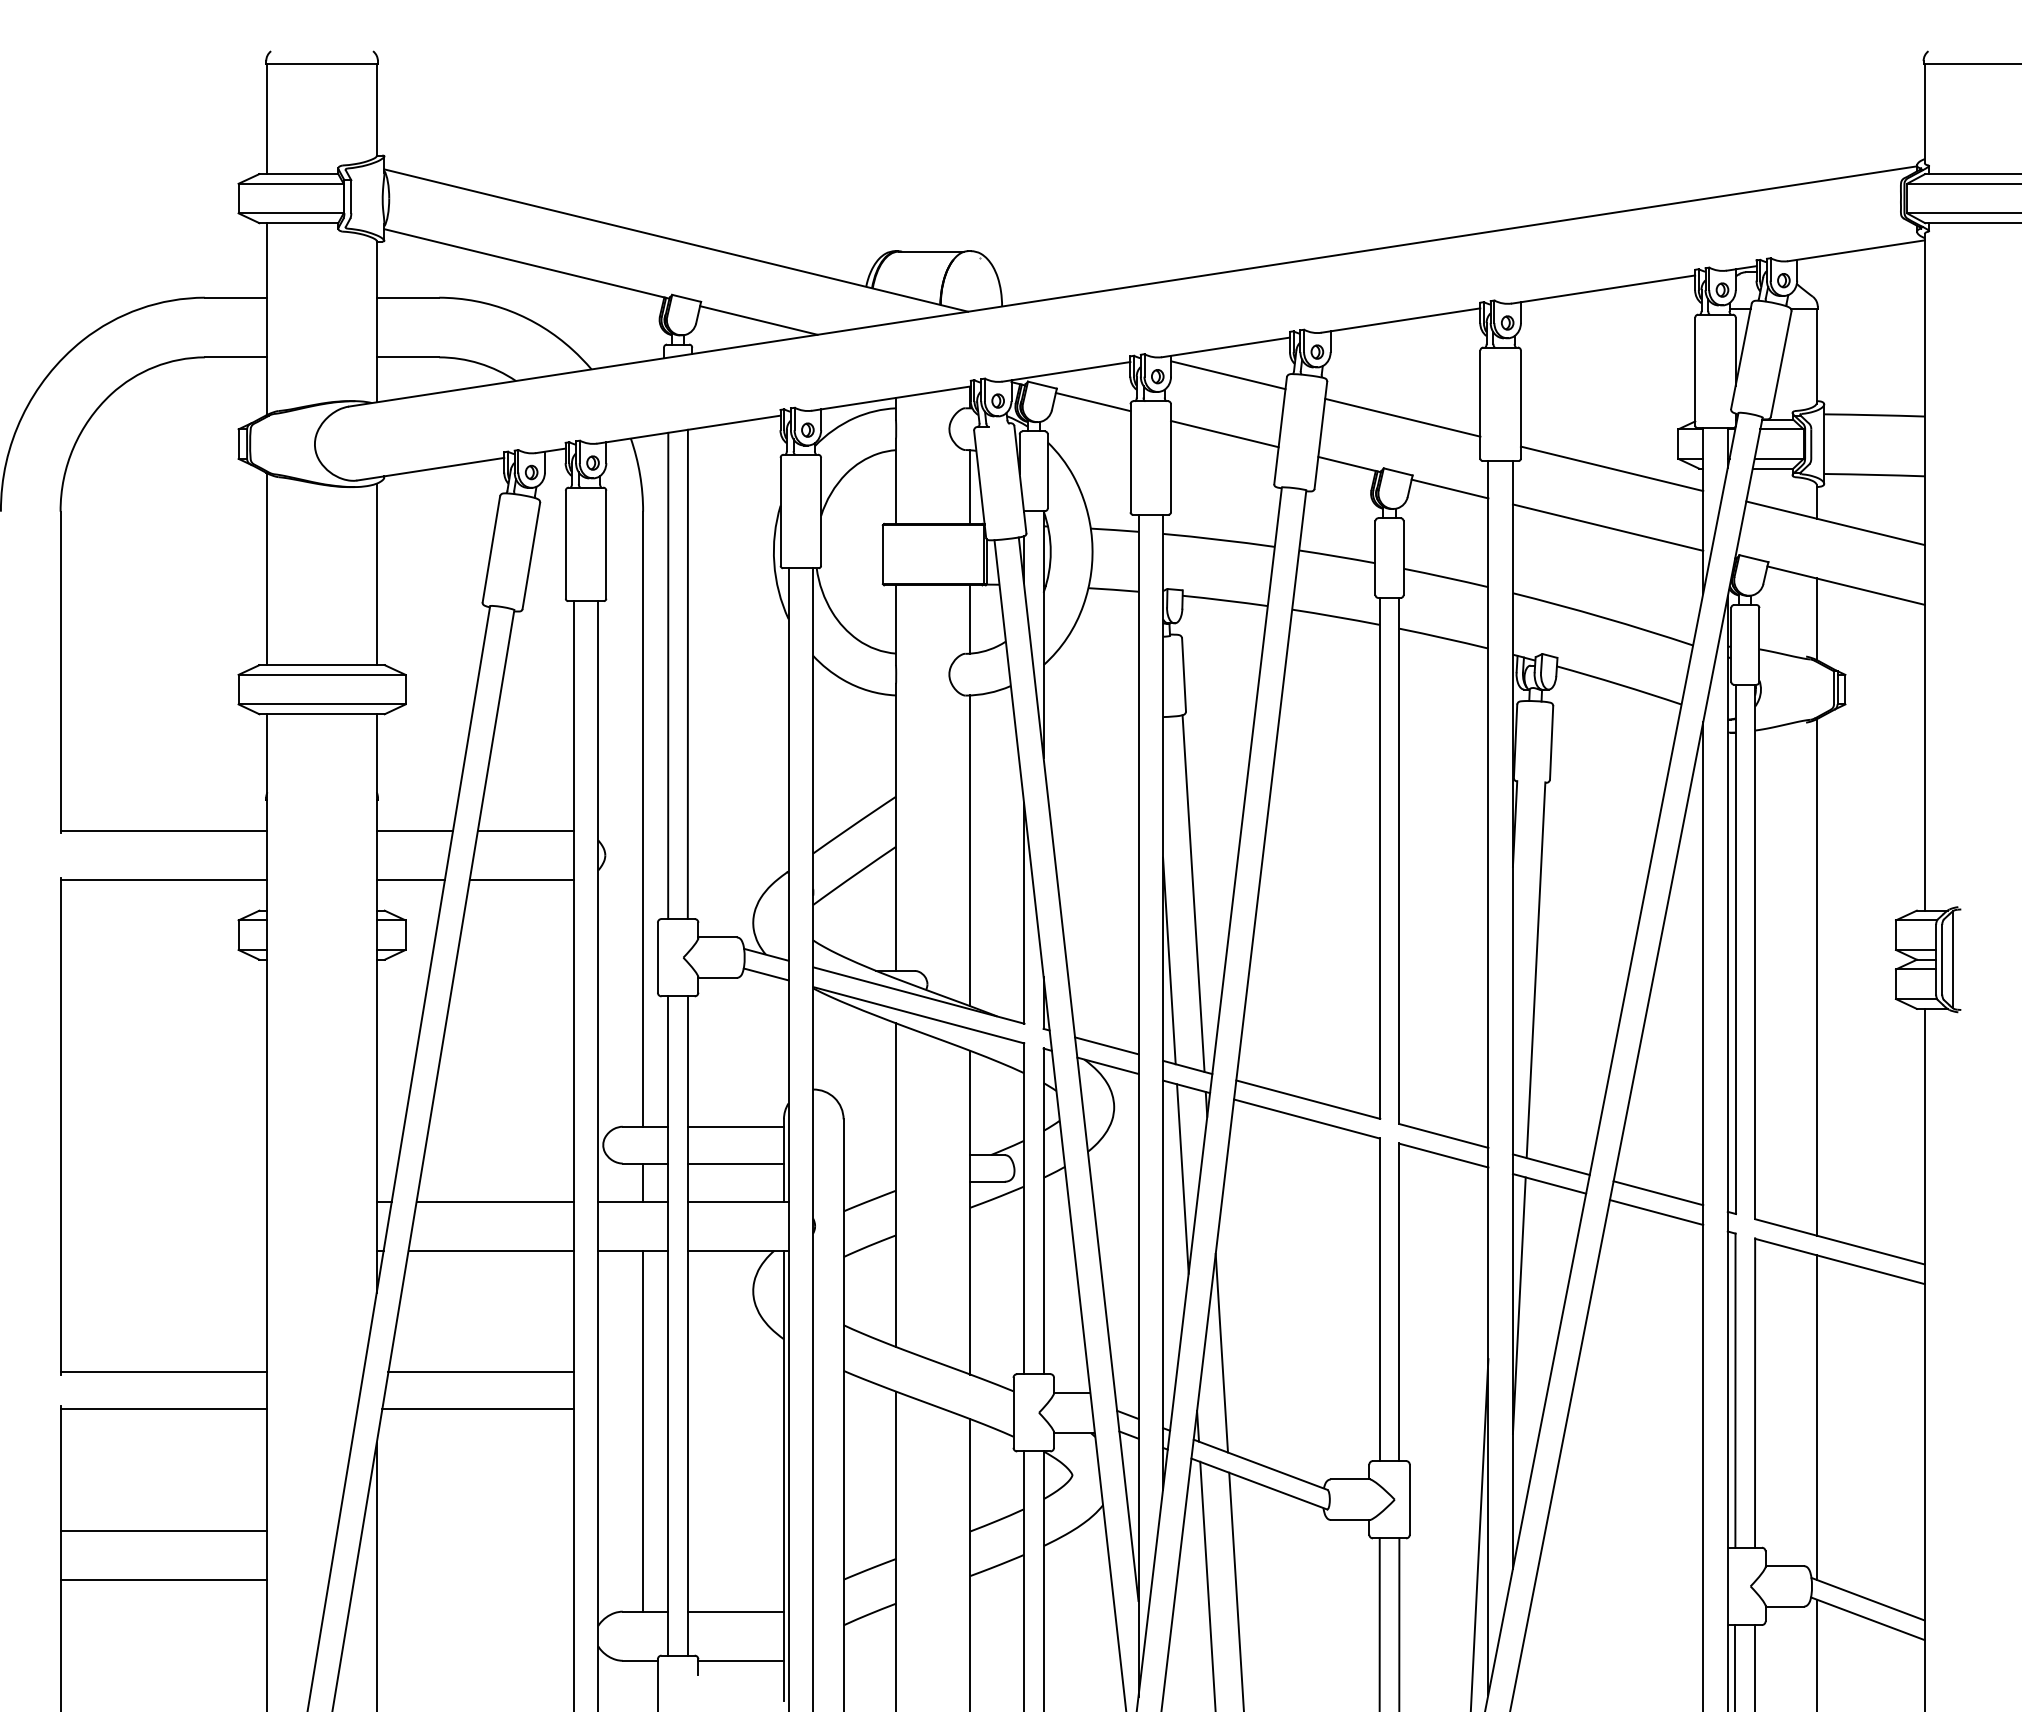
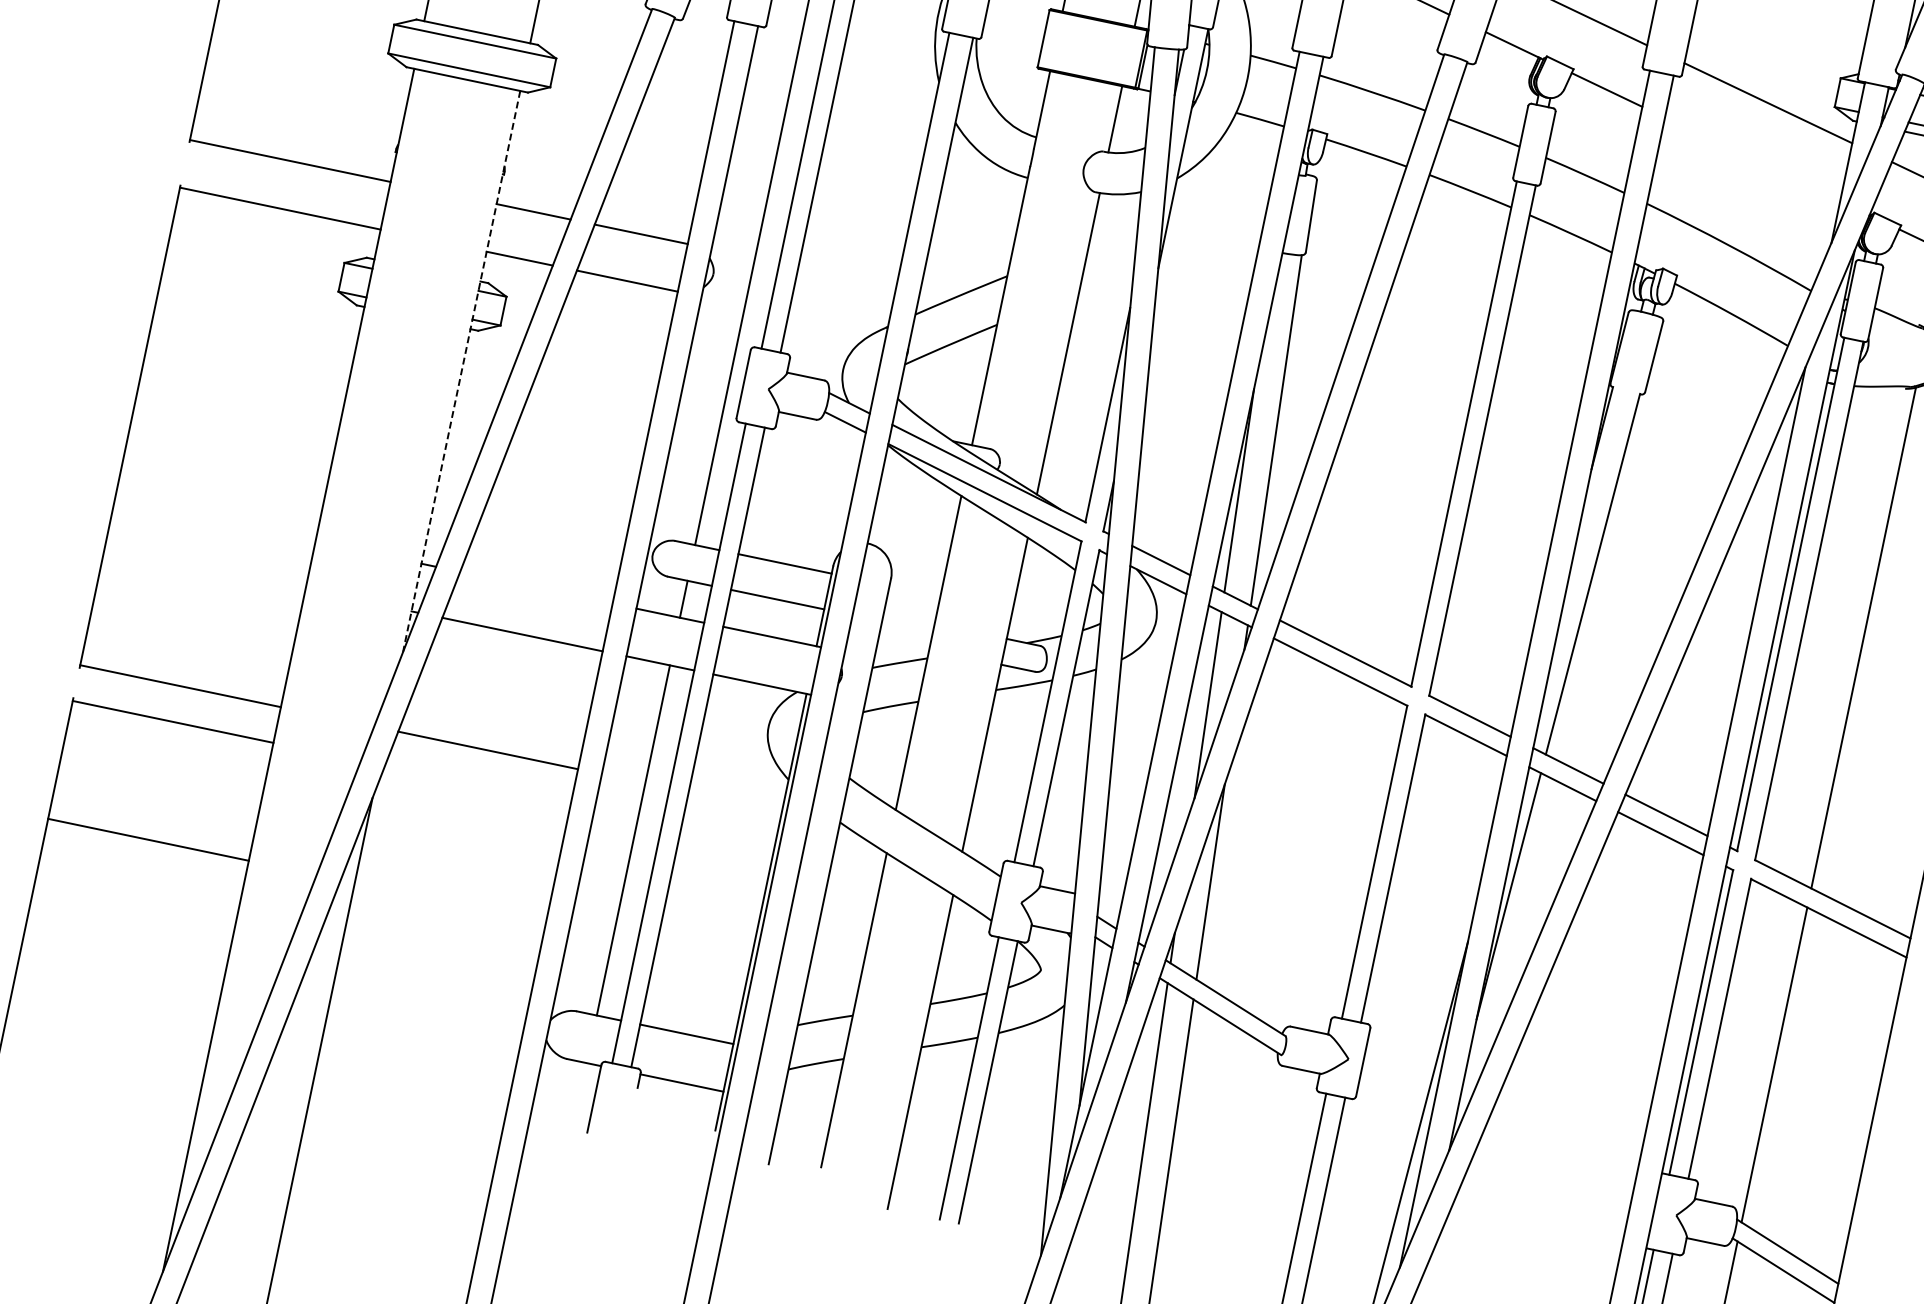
line: (1607, 527) -> (1752, 159), removed
line: (376, 1003) -> (461, 371), solid -> dashed
line: (494, 1201) -> (535, 587), removed
line: (477, 1409) -> (477, 785), removed
line: (163, 1579) -> (138, 887), removed

